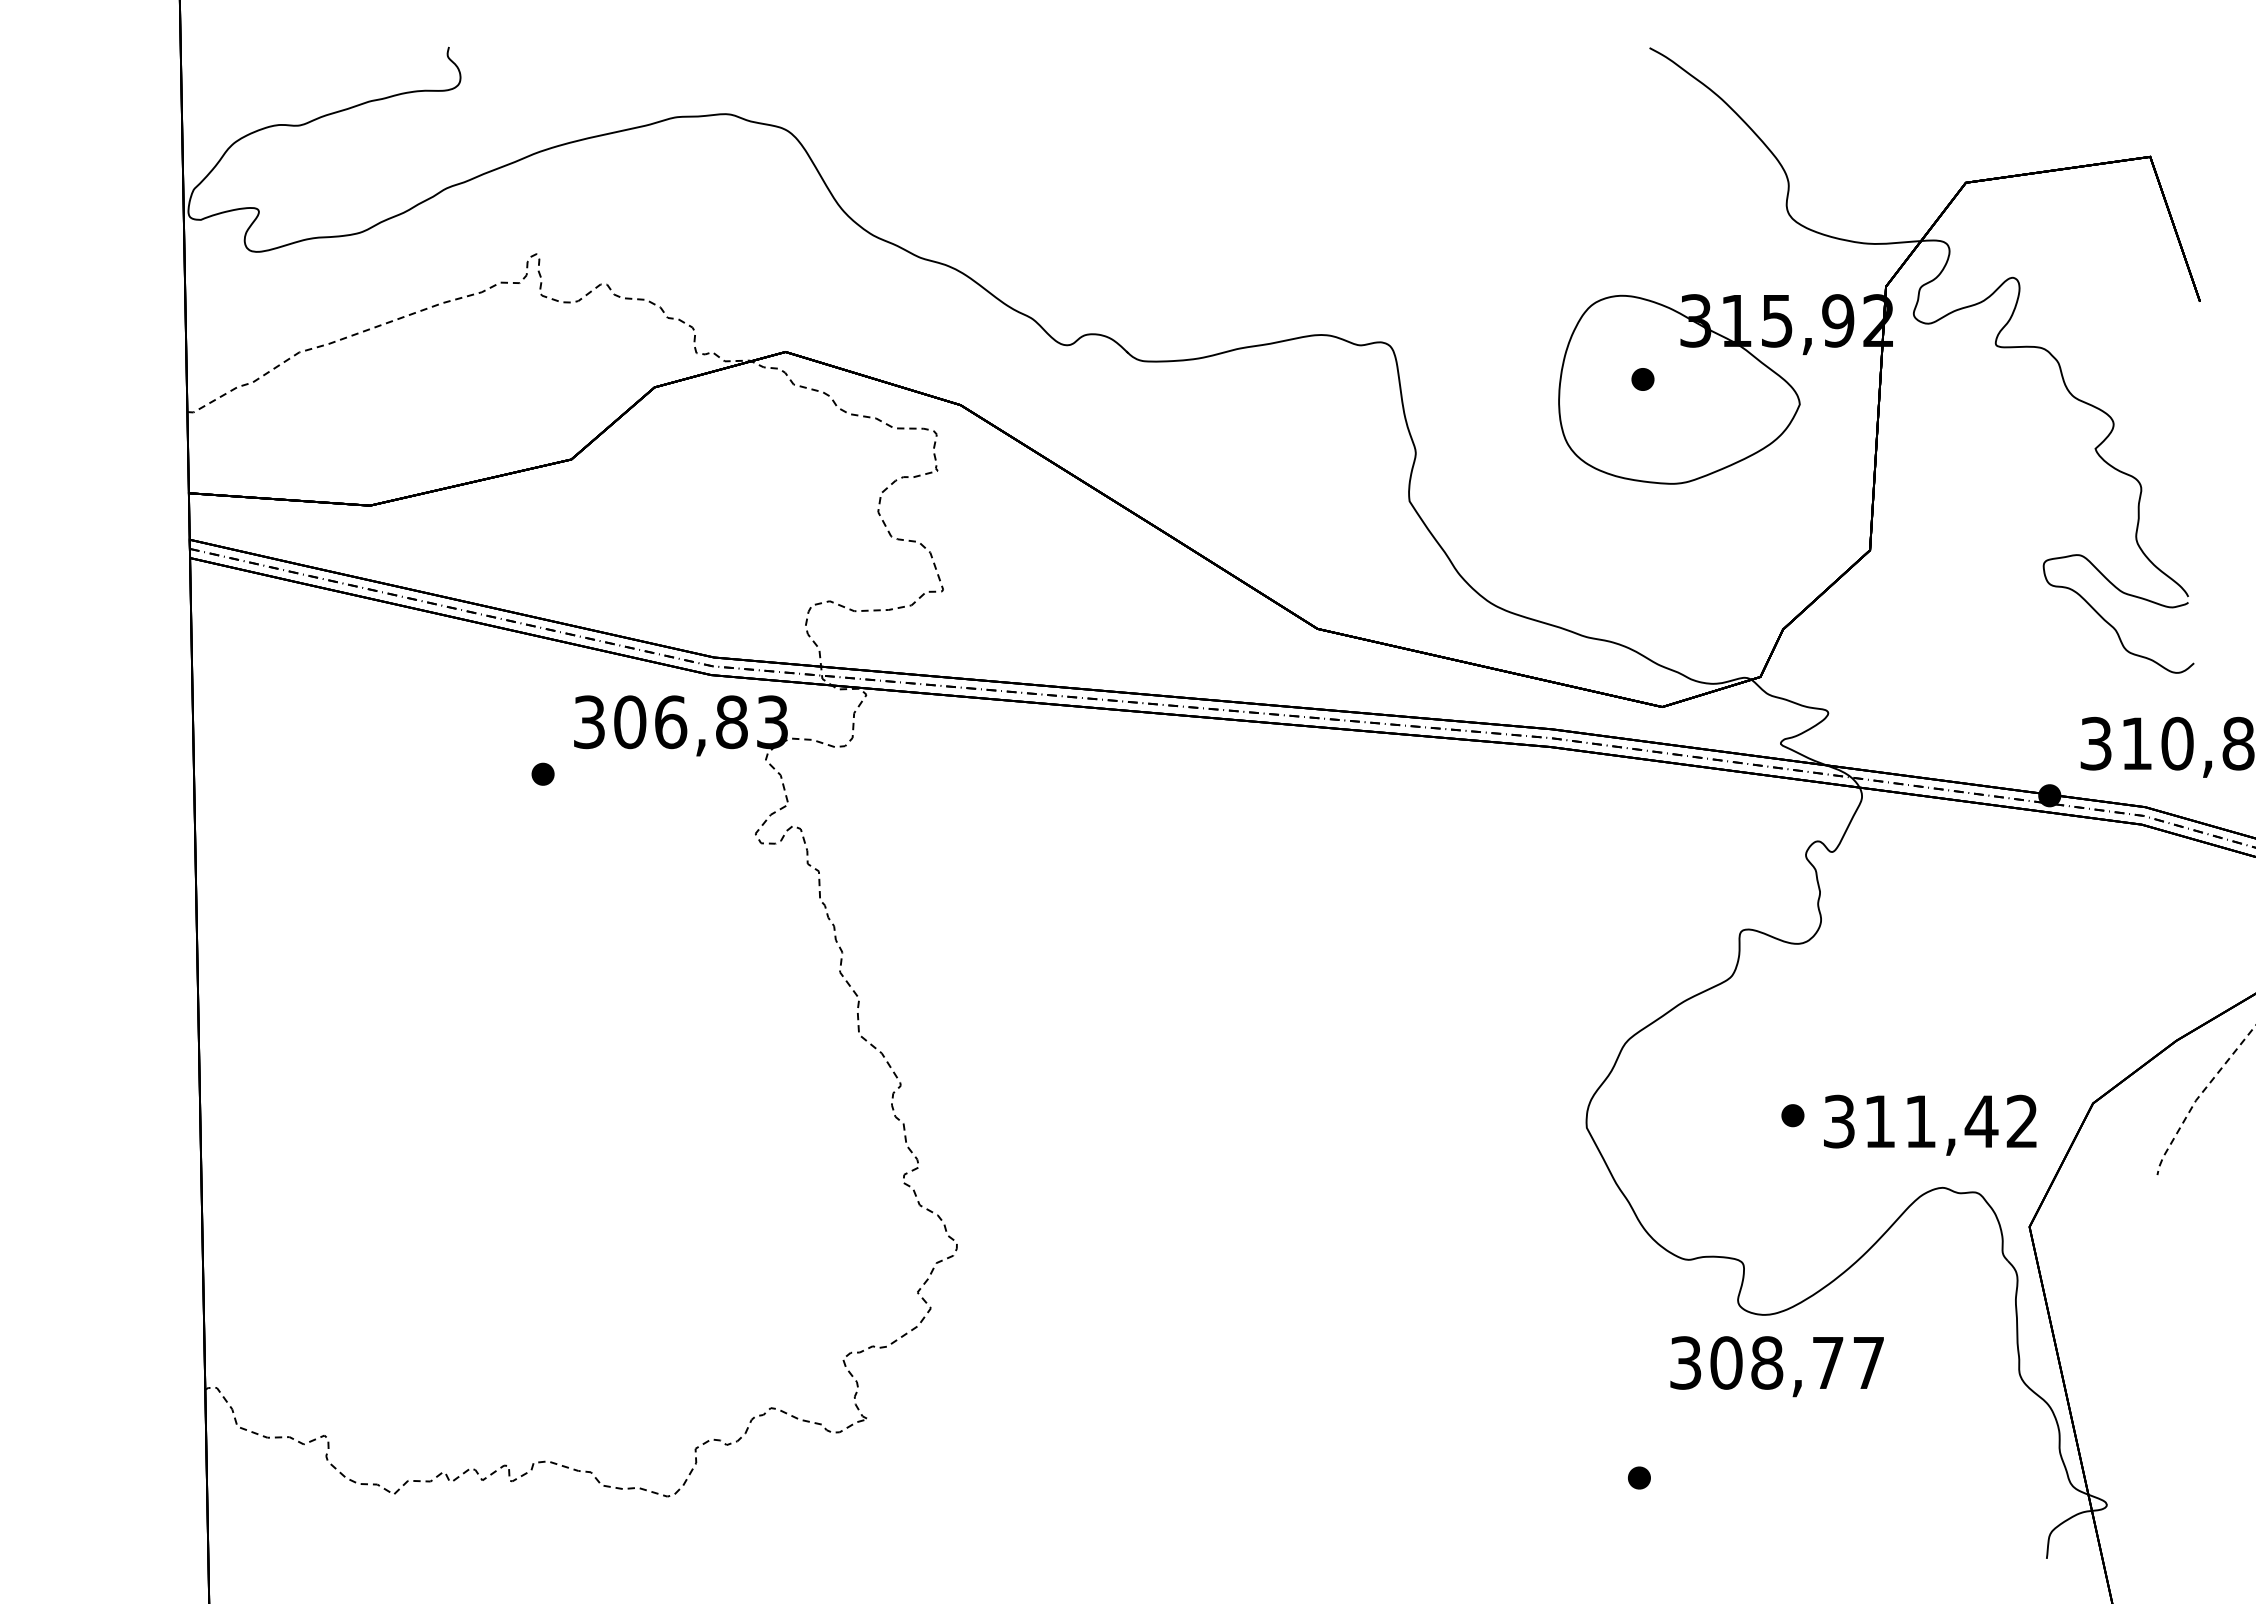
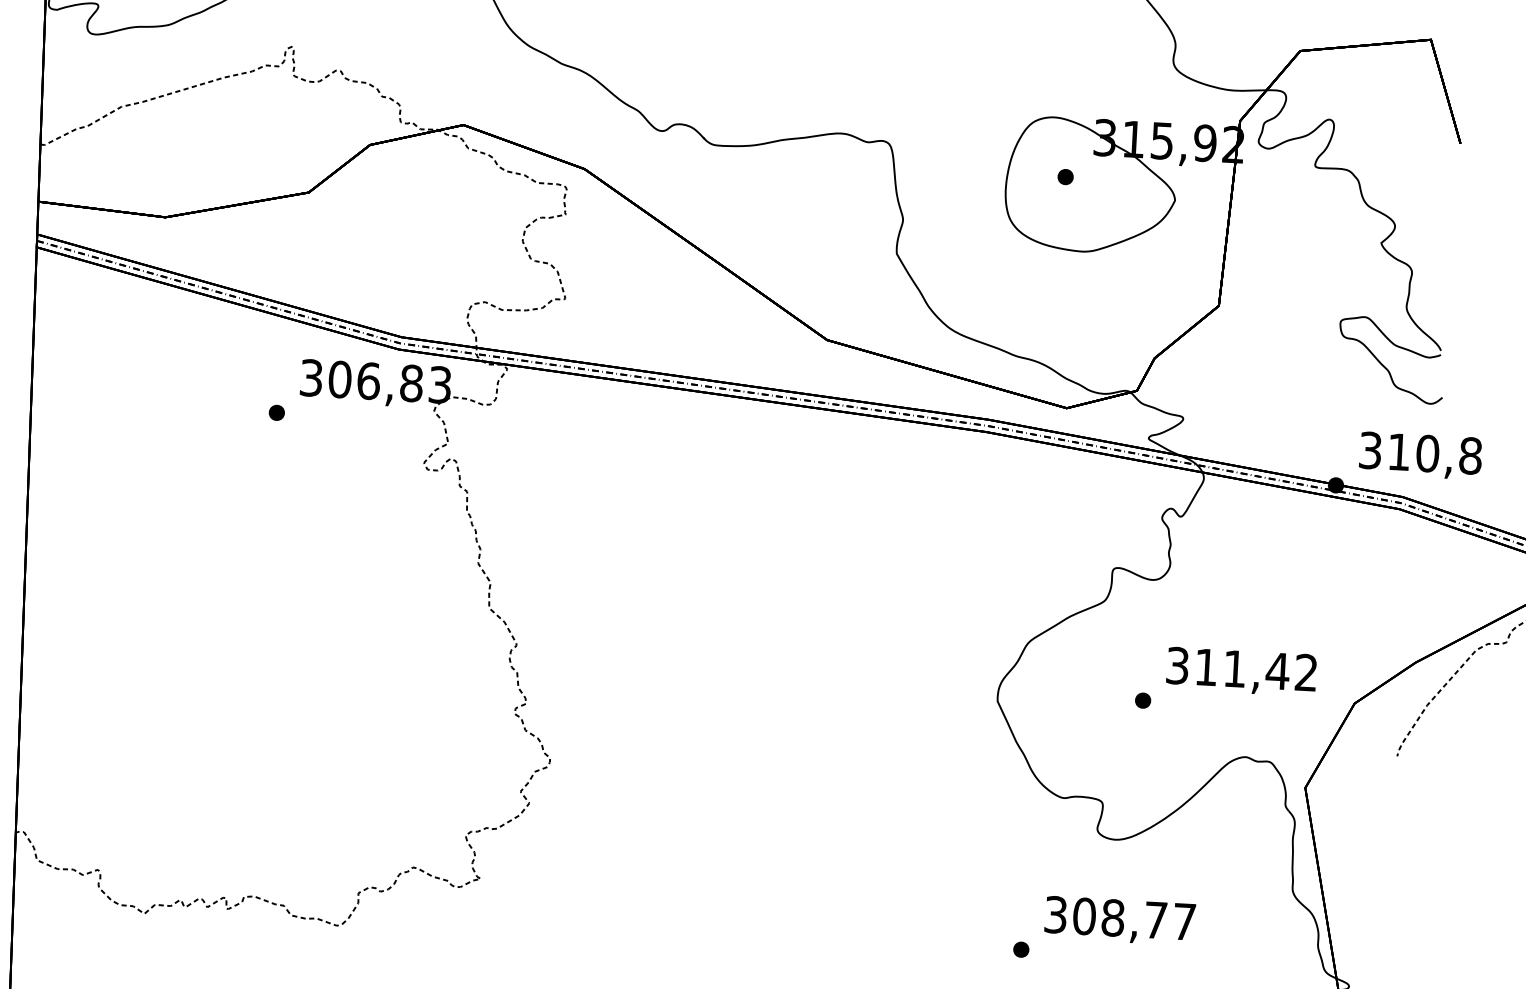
text: (1930, 1124) -> (1241, 671), moved
text: (1776, 1366) -> (1119, 920), moved

